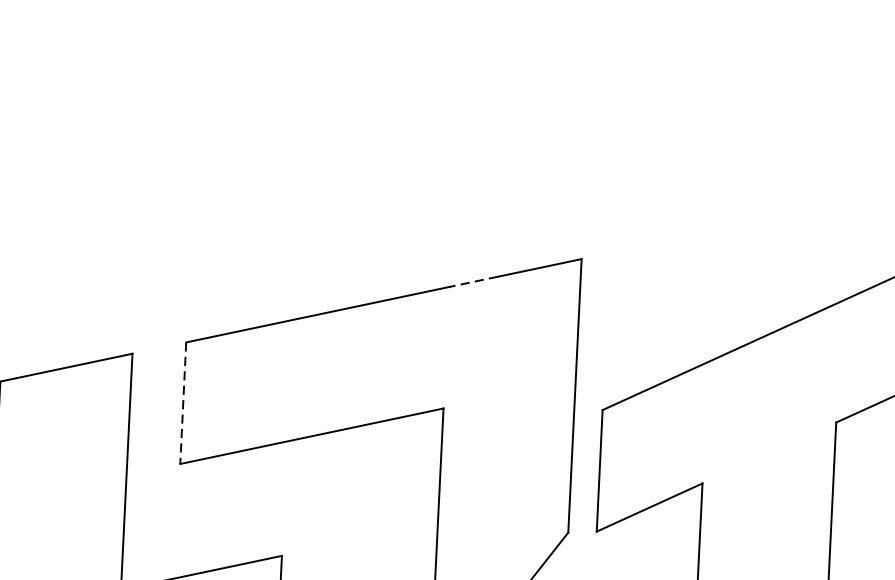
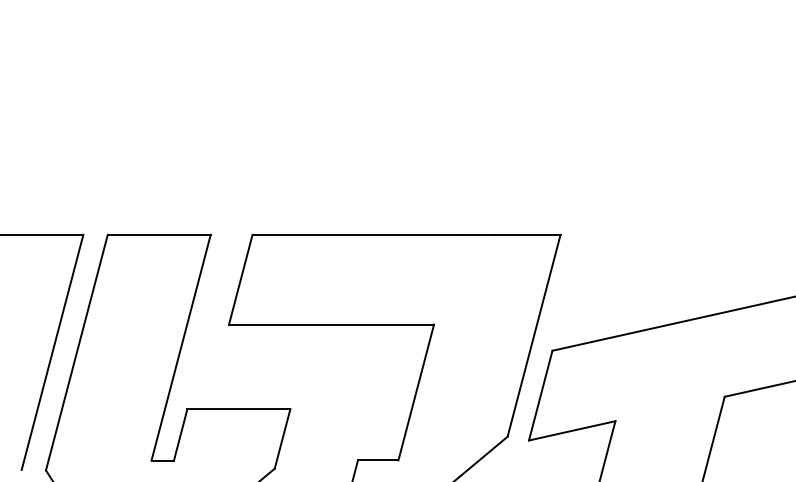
line: (473, 281) -> (476, 234), dashed -> solid
line: (183, 404) -> (240, 280), dashed -> solid

